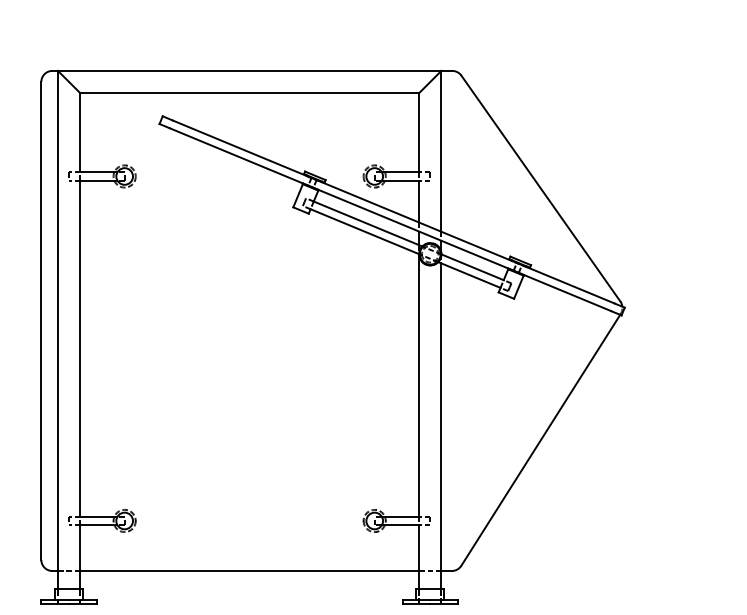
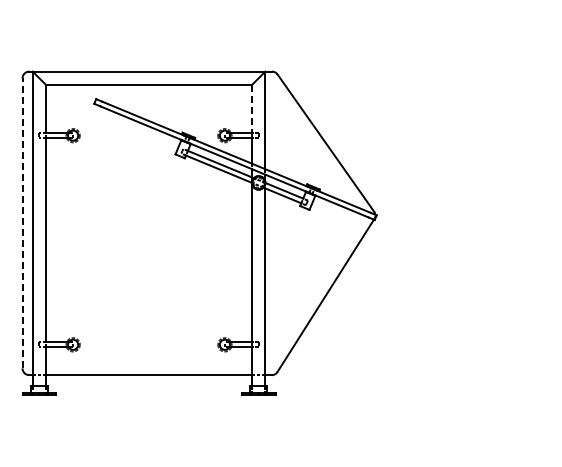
line: (418, 133) -> (251, 109), solid -> dashed
line: (41, 319) -> (22, 222), solid -> dashed

